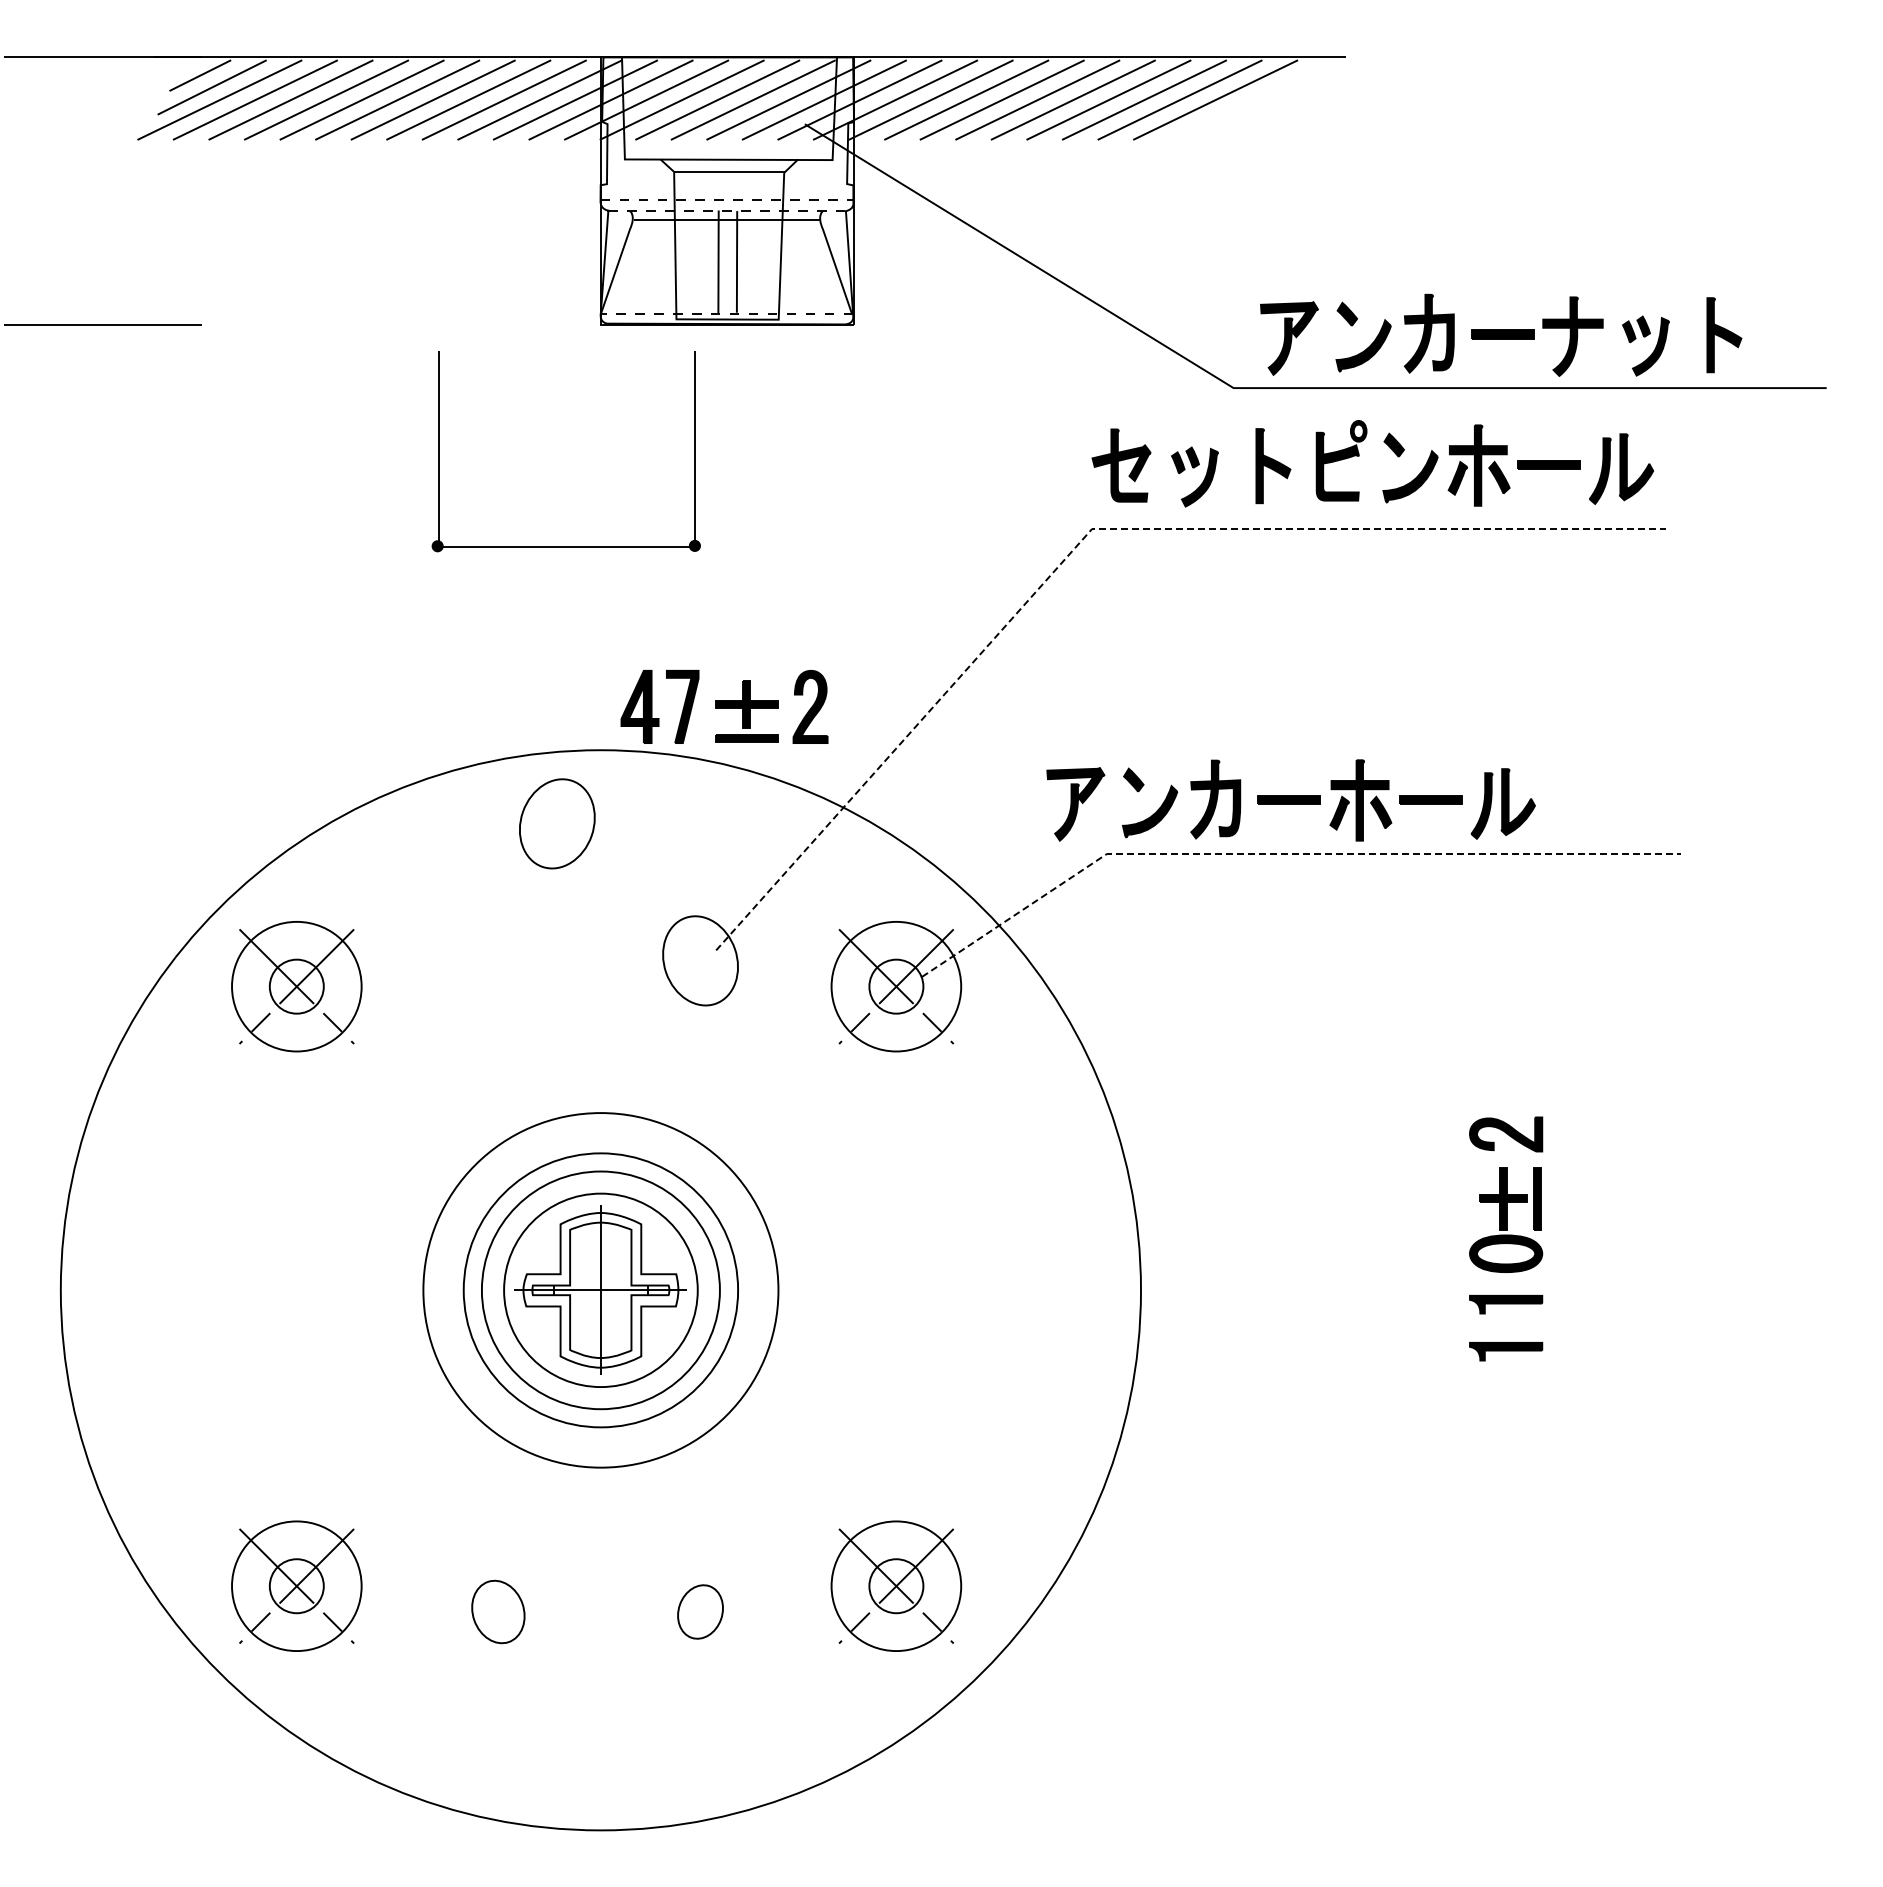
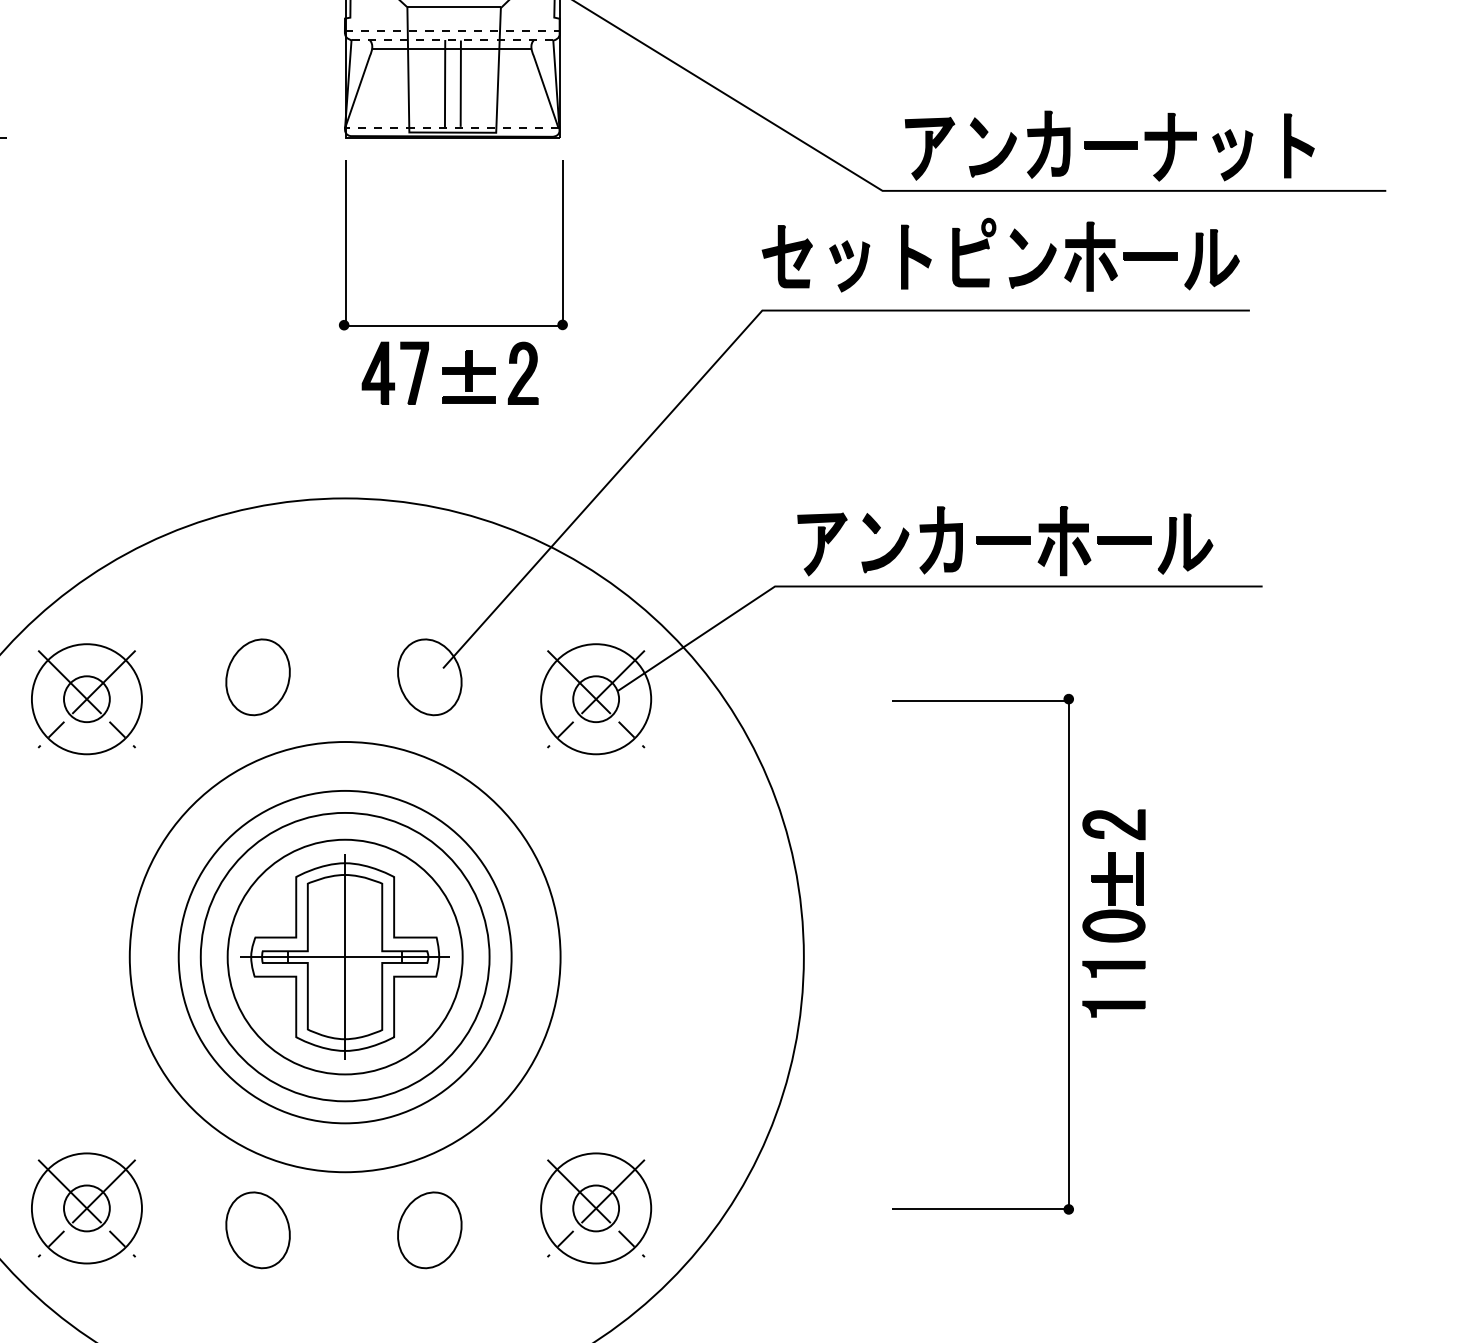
line: (1097, 529) -> (766, 310), dashed -> solid
part: (565, 546) -> (452, 325), moved
part: (724, 706) -> (450, 372), moved
part: (1290, 800) -> (1004, 541), moved
part: (557, 823) -> (258, 677), moved
line: (1282, 853) -> (924, 586), dashed -> solid
part: (1452, 1286) -> (1068, 953), added
part: (600, 1290) -> (344, 957), size x1.43
part: (498, 1611) -> (258, 1229), size x1.43
part: (700, 1611) -> (429, 1229), size x1.67

